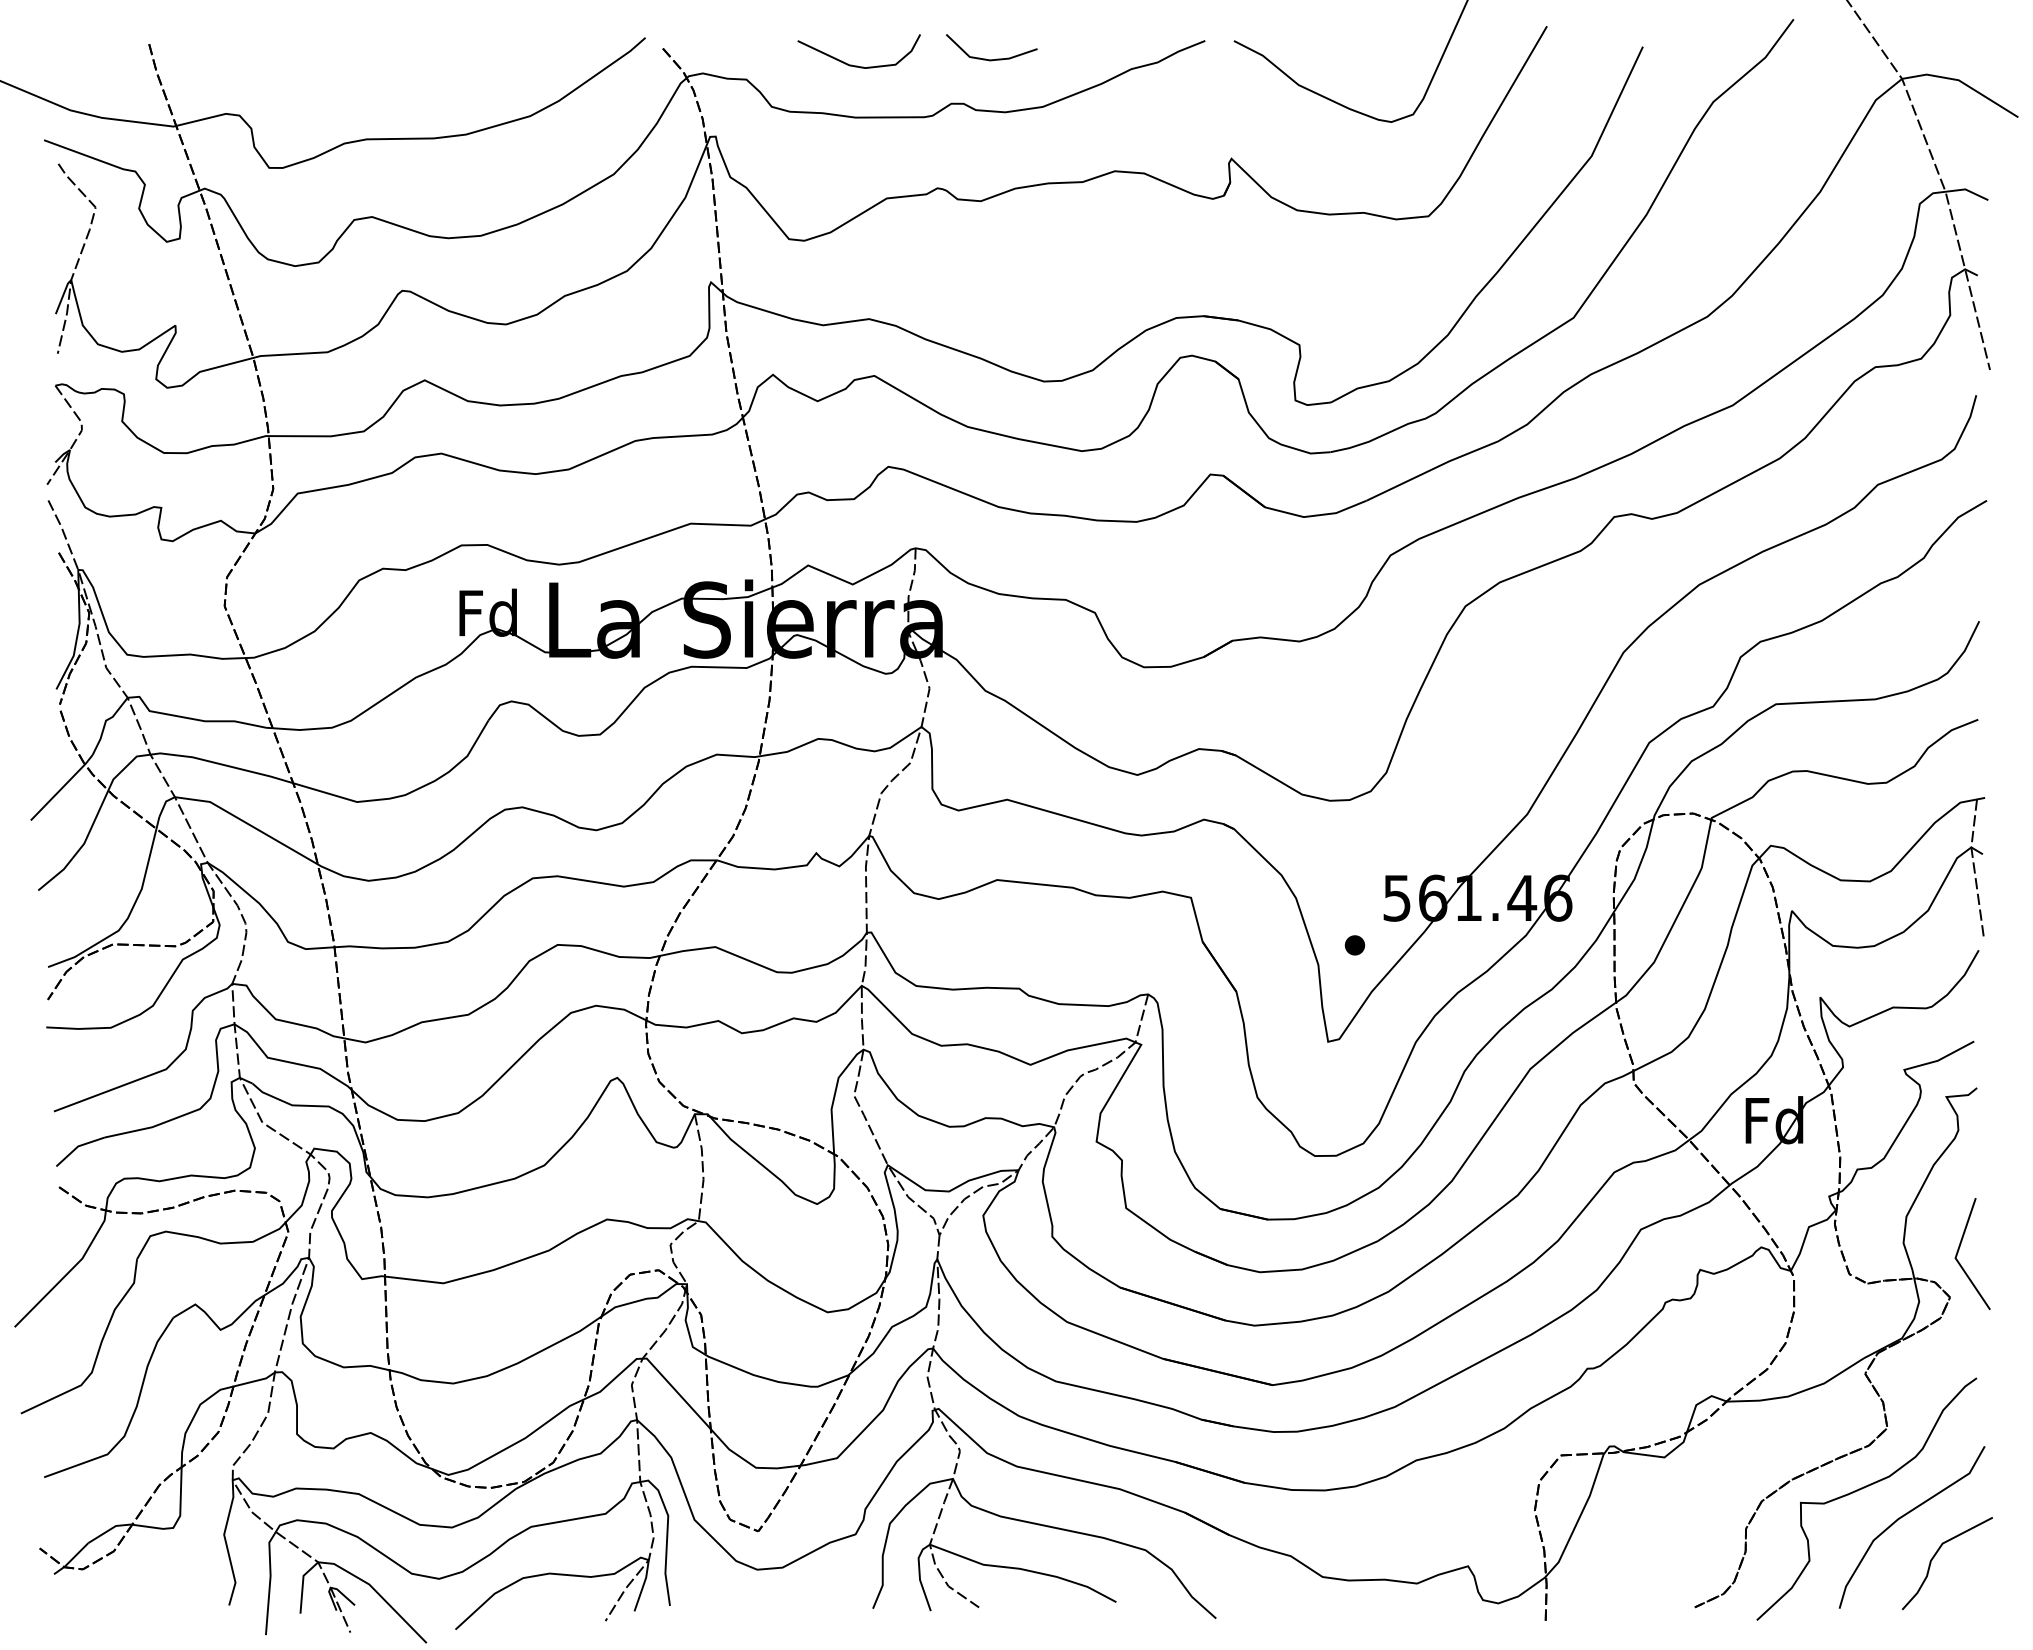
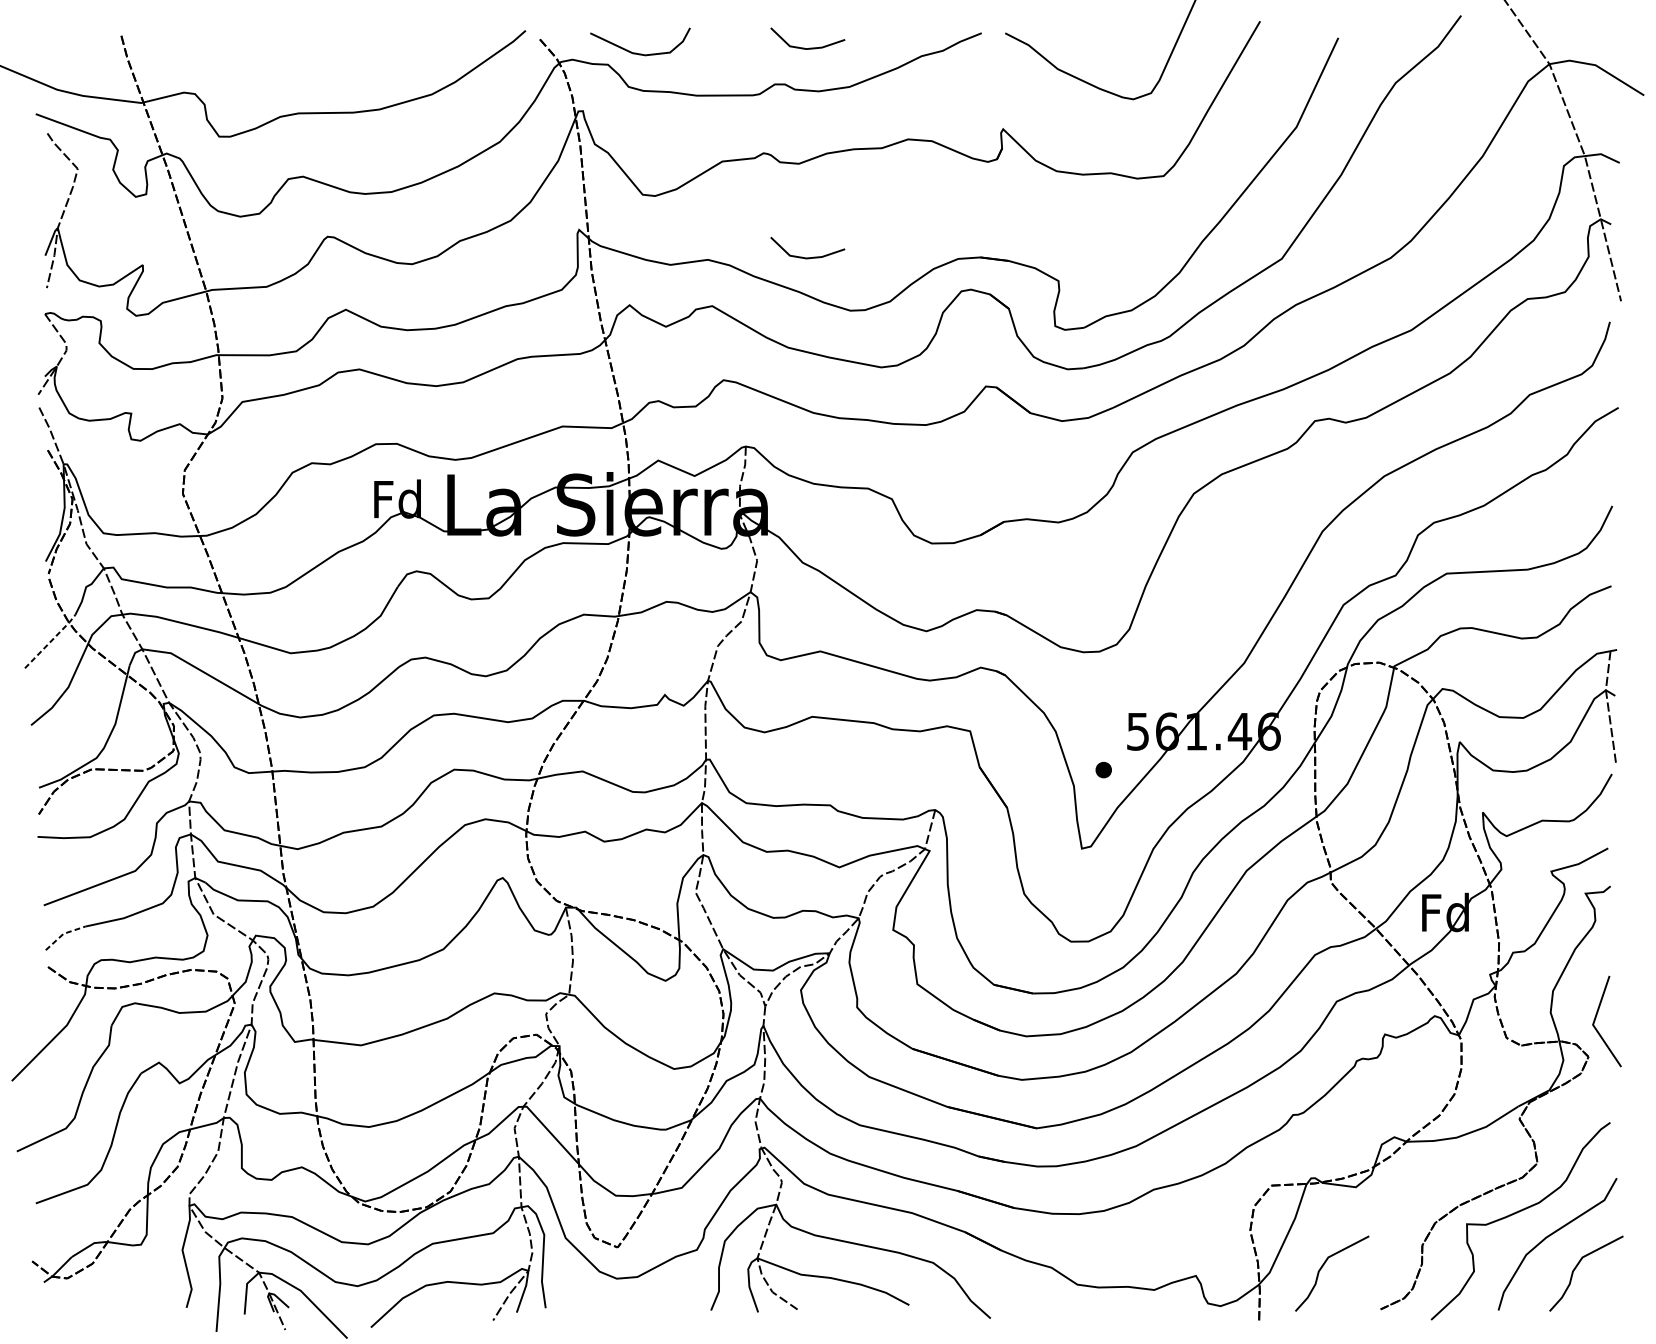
curve: (857, 65) -> (638, 53), moved
line: (991, 316) -> (807, 257), added
line: (62, 787) -> (50, 641), solid -> dashed
line: (78, 1146) -> (63, 933), solid -> dashed
curve: (1622, 1557) -> (1321, 1268), added

